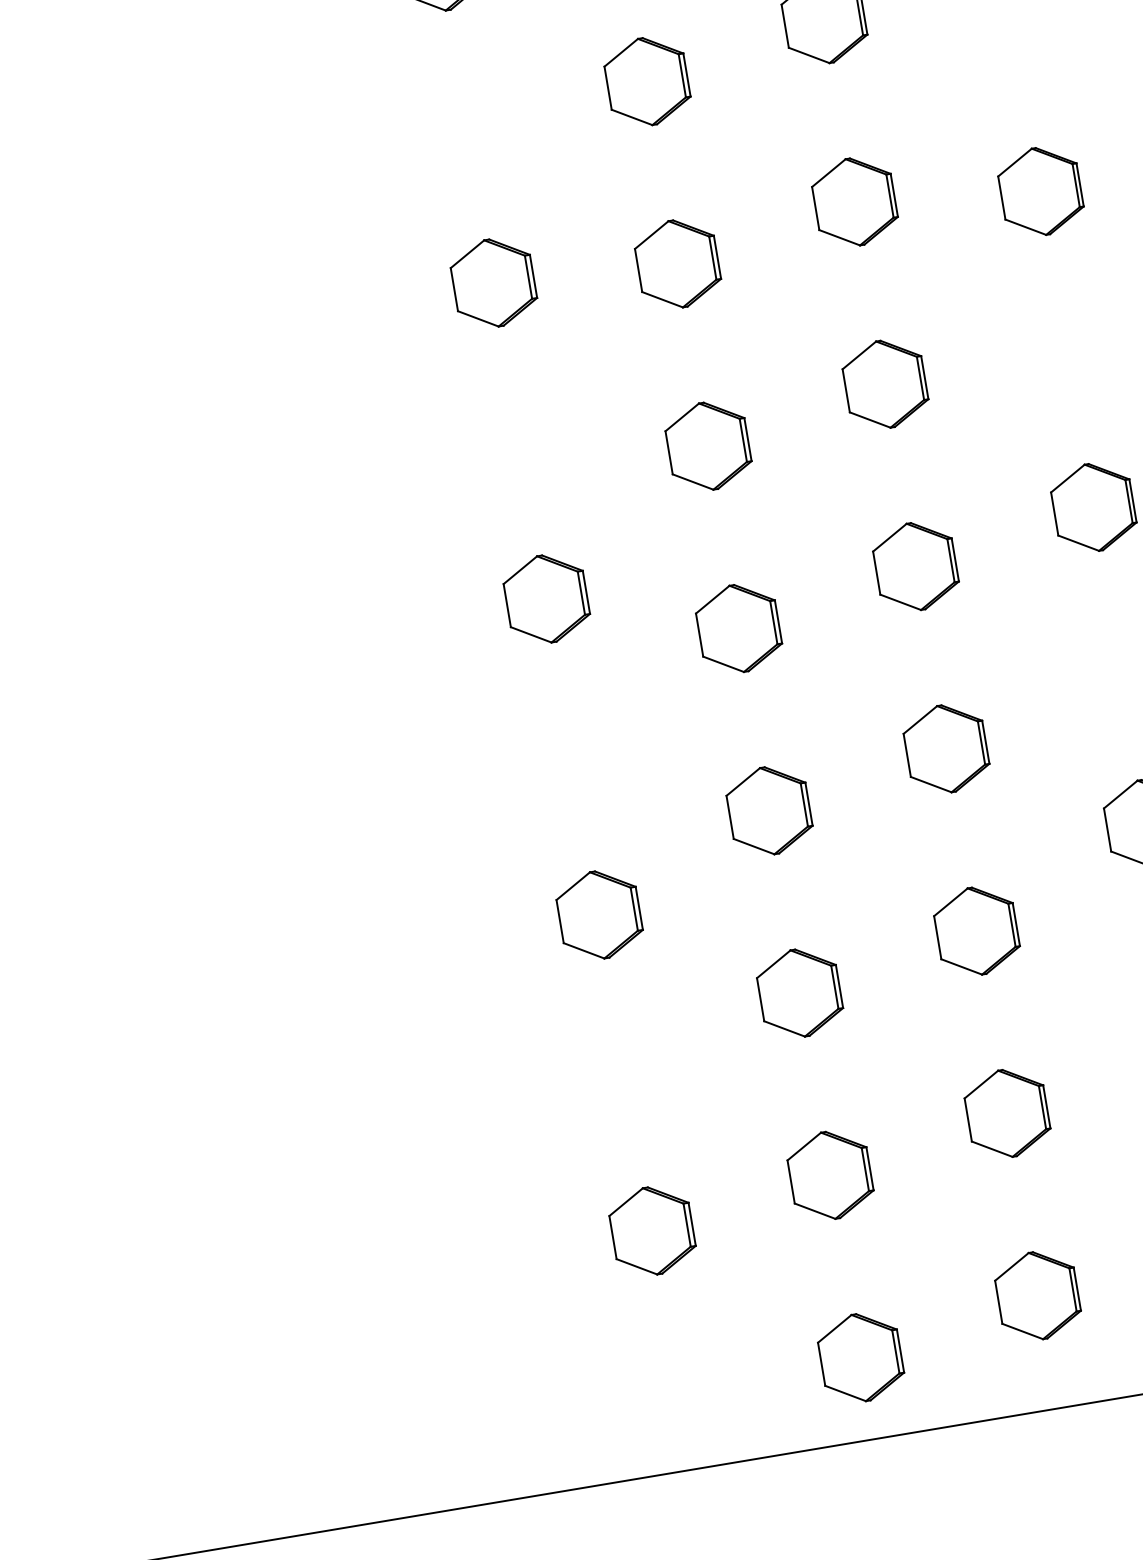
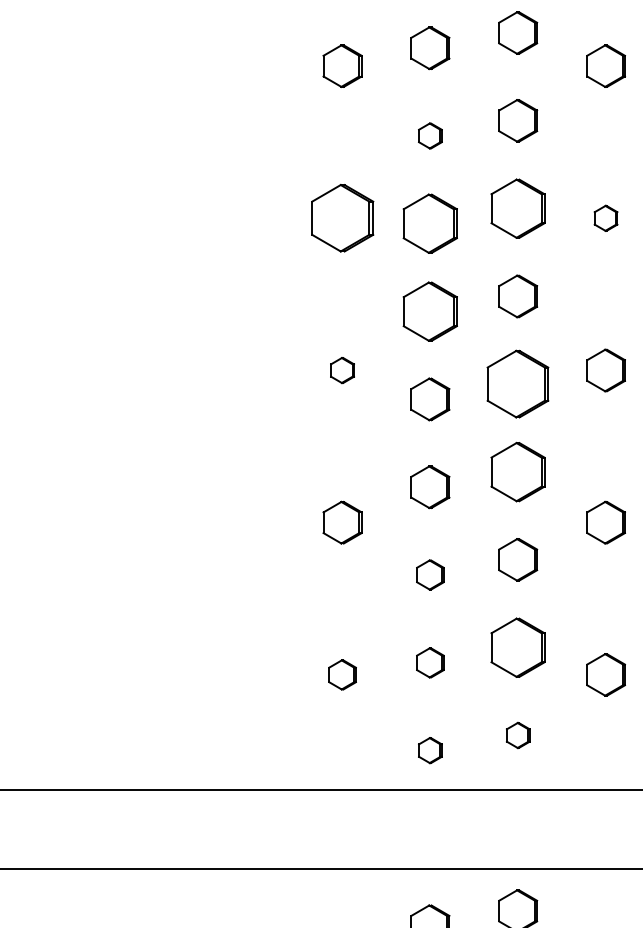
part: (647, 80) -> (430, 135), size x0.6
part: (1039, 192) -> (605, 218), size x0.6
part: (855, 201) -> (518, 208), size x1.4
part: (678, 263) -> (430, 223), size x1.4
part: (493, 283) -> (342, 218), size x1.6
part: (708, 445) -> (430, 311), size x1.4
part: (916, 566) -> (518, 384), size x1.6
part: (546, 598) -> (342, 370), size x0.6
part: (947, 747) -> (518, 471), size x1.4
part: (800, 991) -> (430, 574), size x0.7
part: (1008, 1112) -> (518, 647), size x1.4
part: (830, 1174) -> (430, 662), size x0.7
part: (652, 1230) -> (342, 674), size x0.7
part: (1038, 1295) -> (518, 735), size x0.6
part: (861, 1357) -> (430, 750), size x0.6

